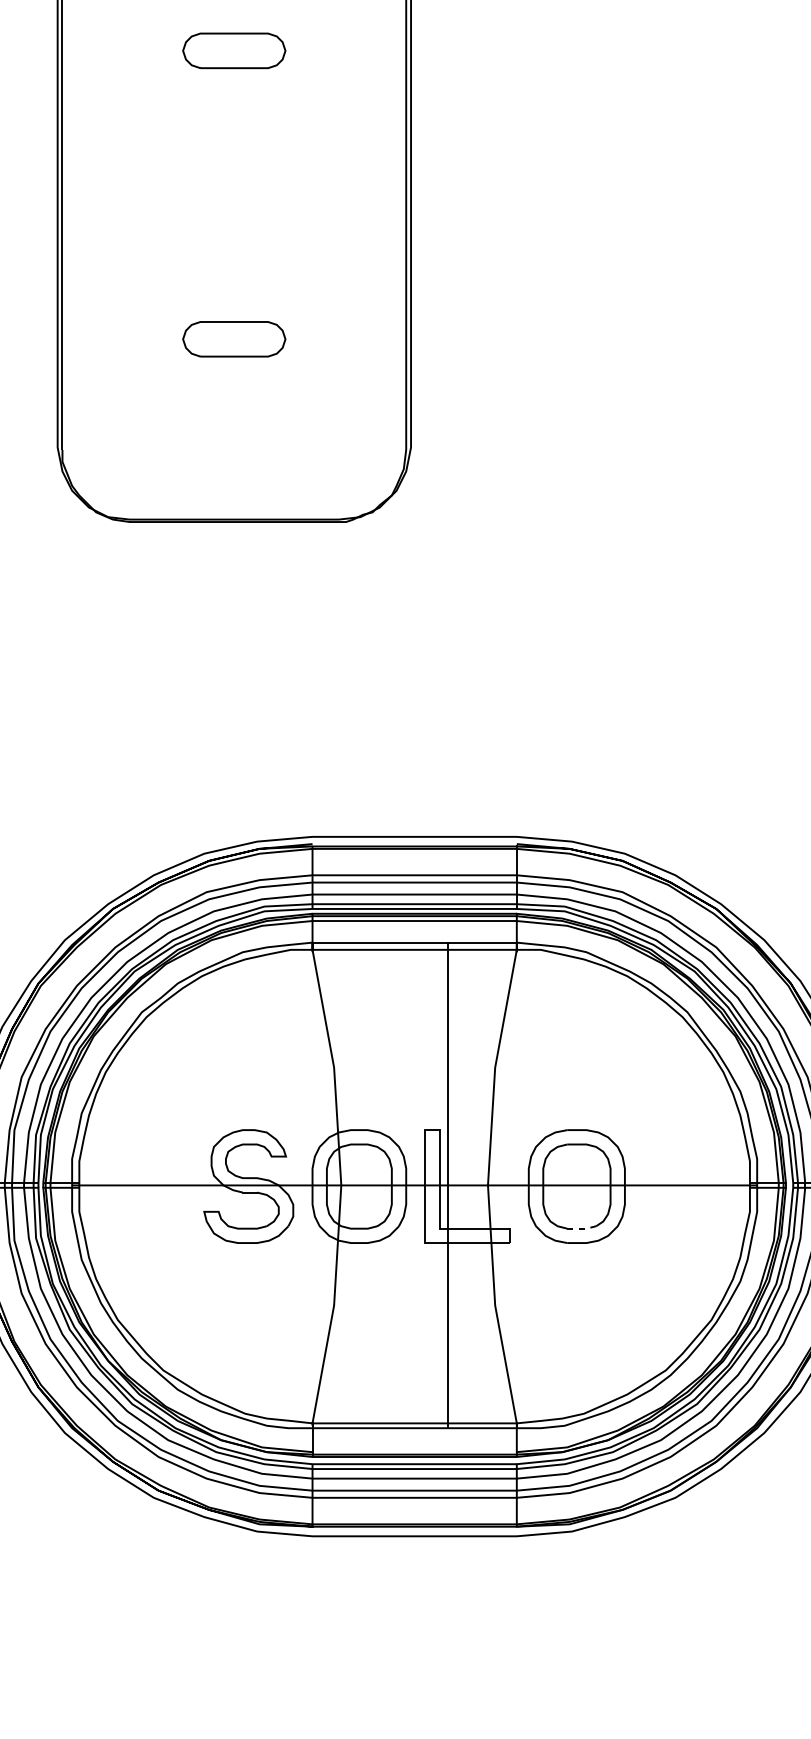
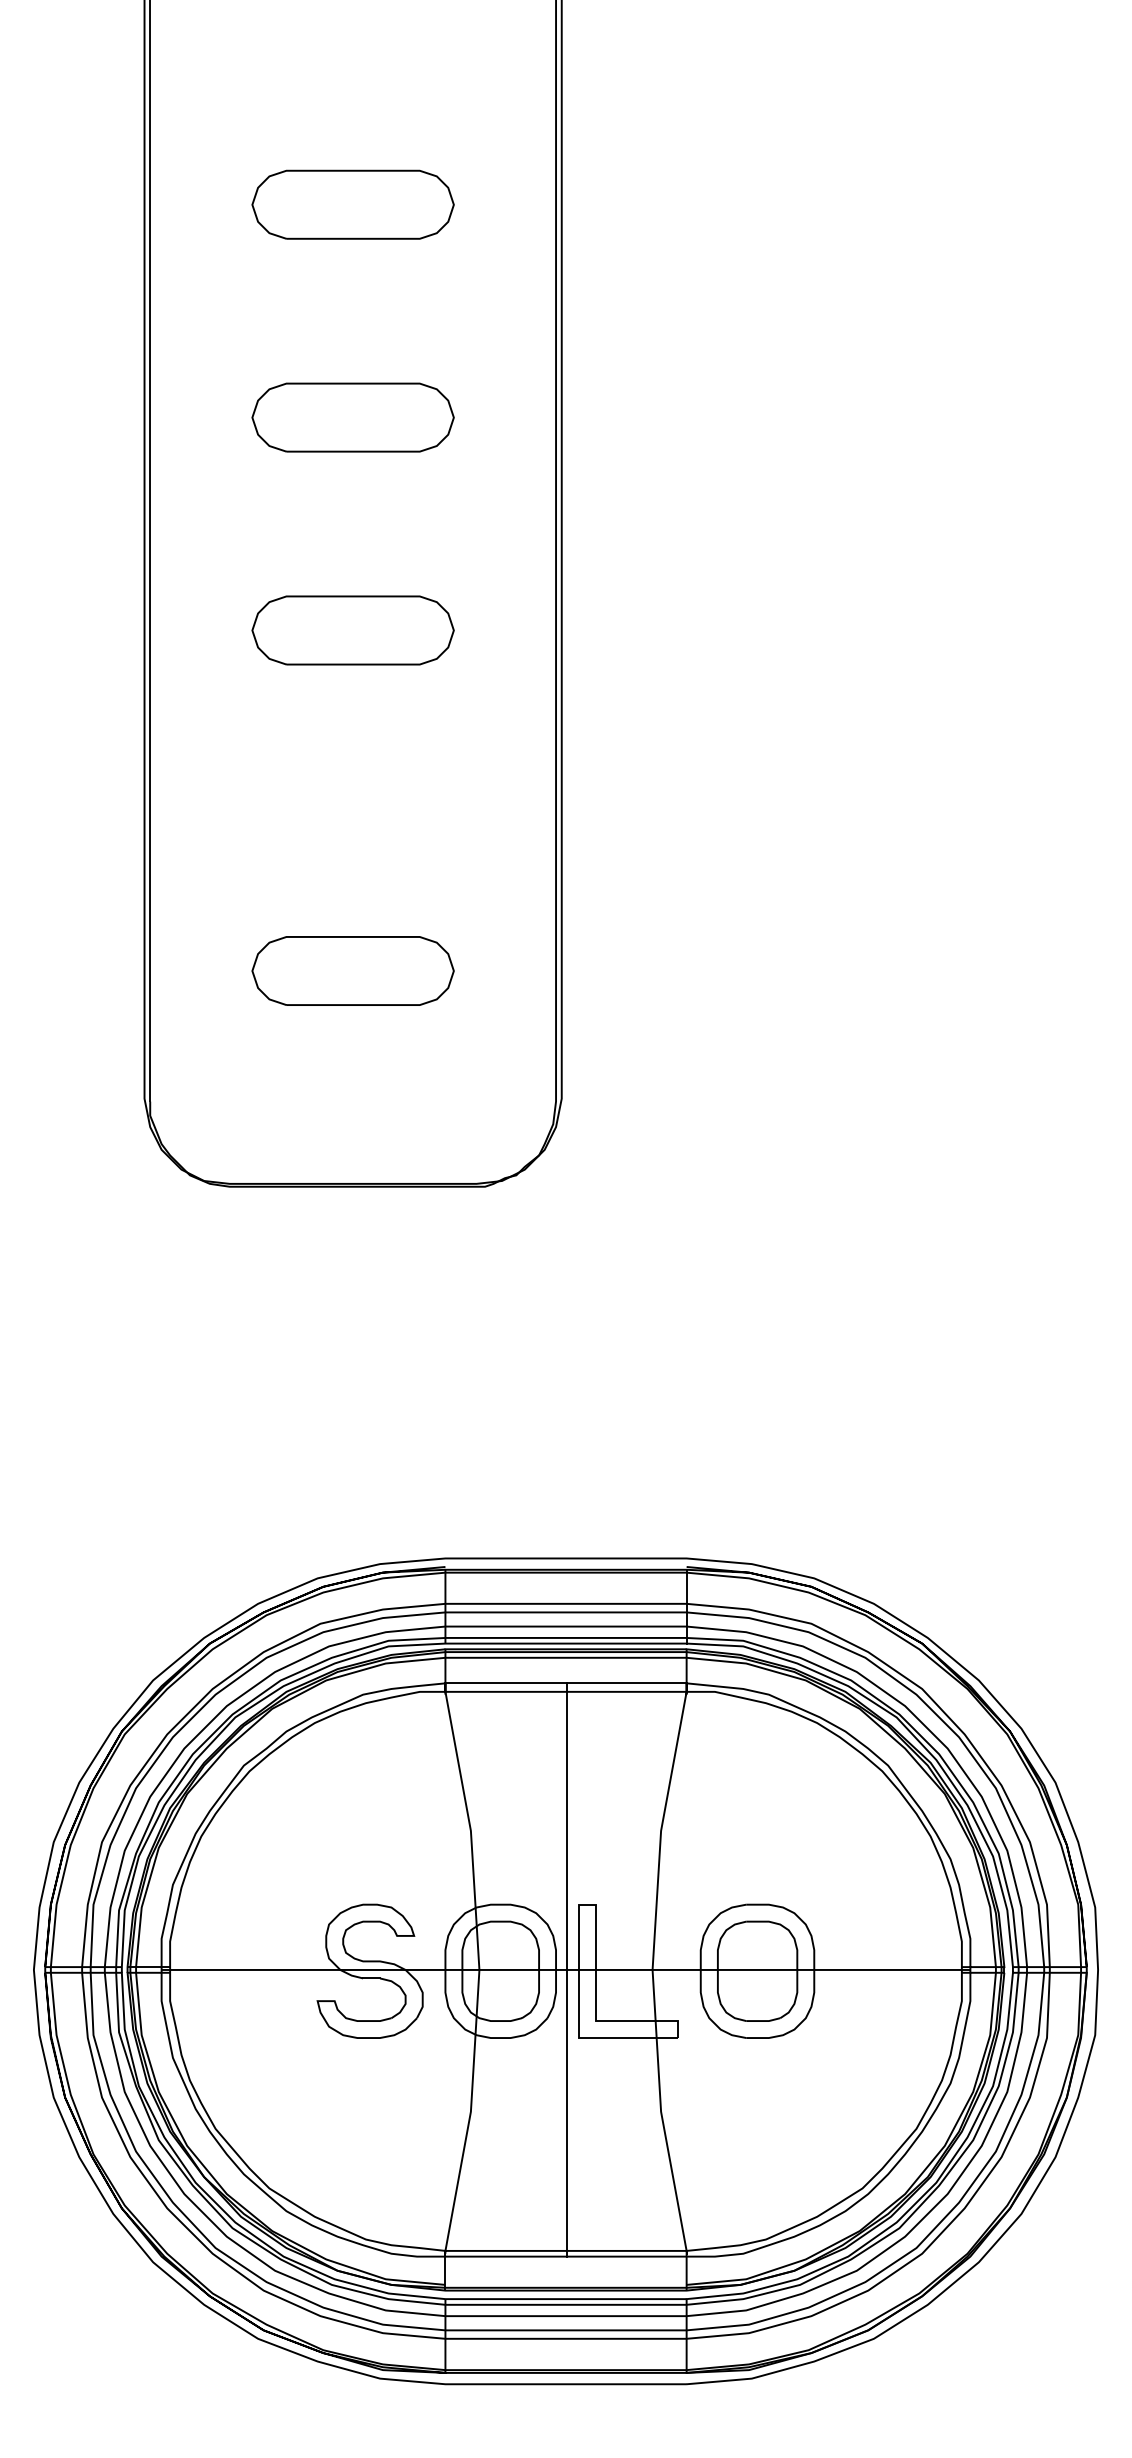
part: (233, 50) -> (352, 630), size x1.67
part: (233, 338) -> (352, 970), size x1.67
line: (448, 1185) -> (567, 1969), moved
line: (582, 1229) -> (764, 2021), dashed -> solid

